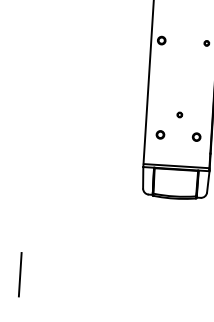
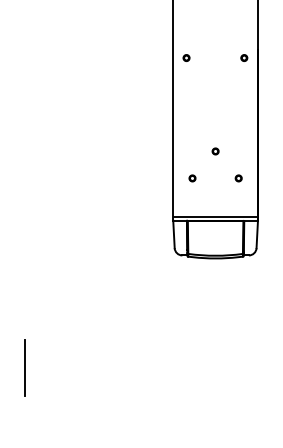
part: (161, 40) -> (186, 57), size x0.62
part: (160, 134) -> (192, 178), size x0.62
part: (196, 137) -> (238, 178), size x0.62

